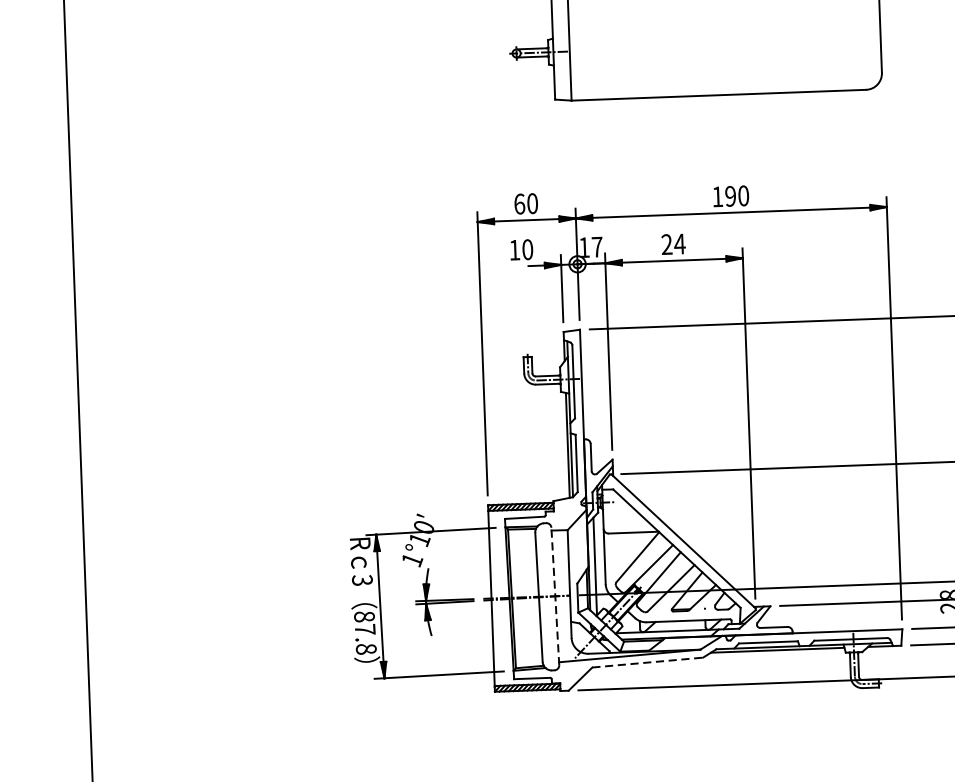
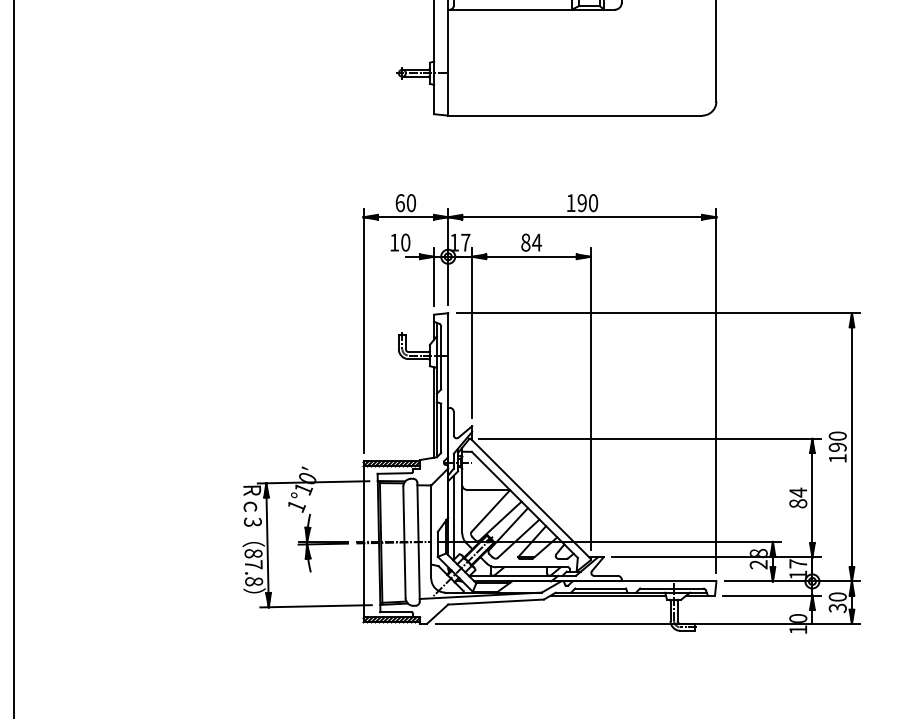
text: (666, 244) -> (525, 242), 24 -> 84
line: (555, 595) -> (418, 541), dashed -> solid
line: (648, 663) -> (496, 602), dashed -> solid

